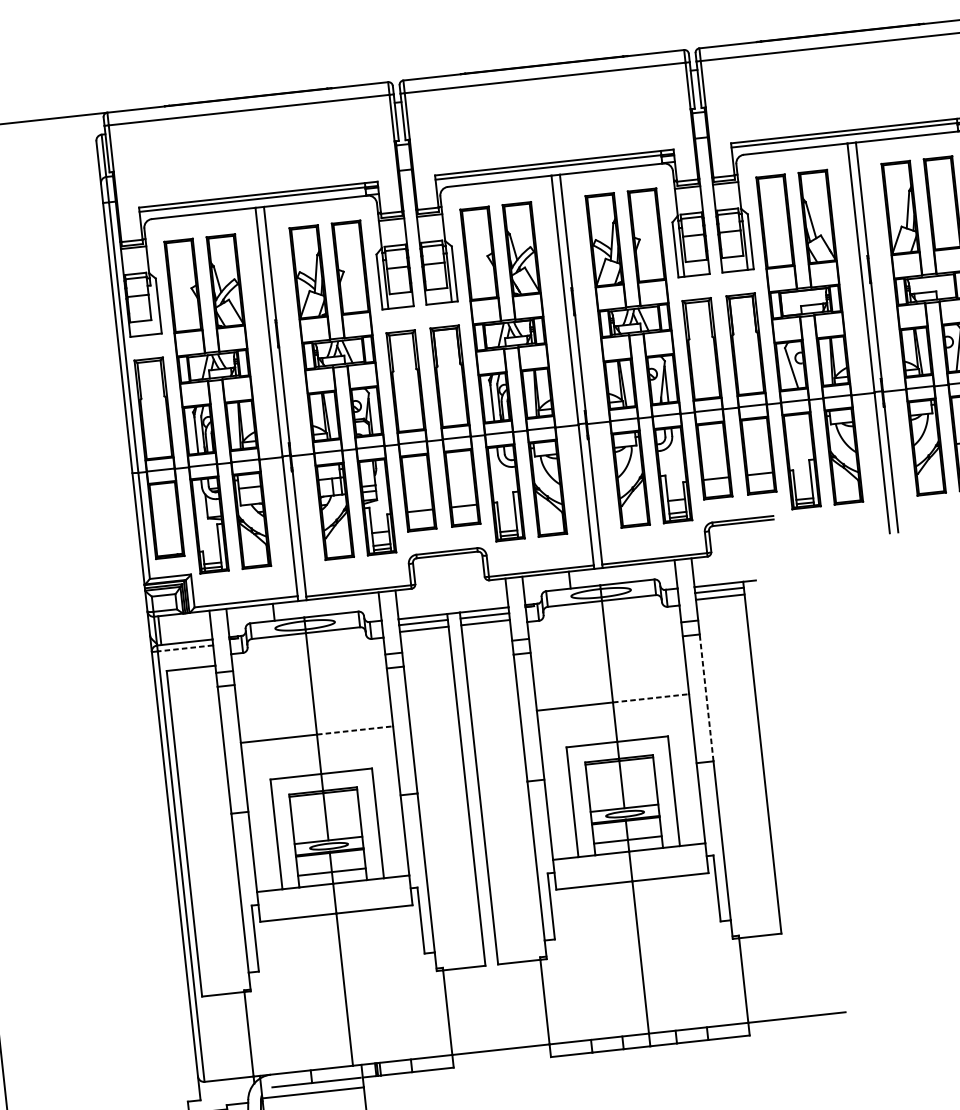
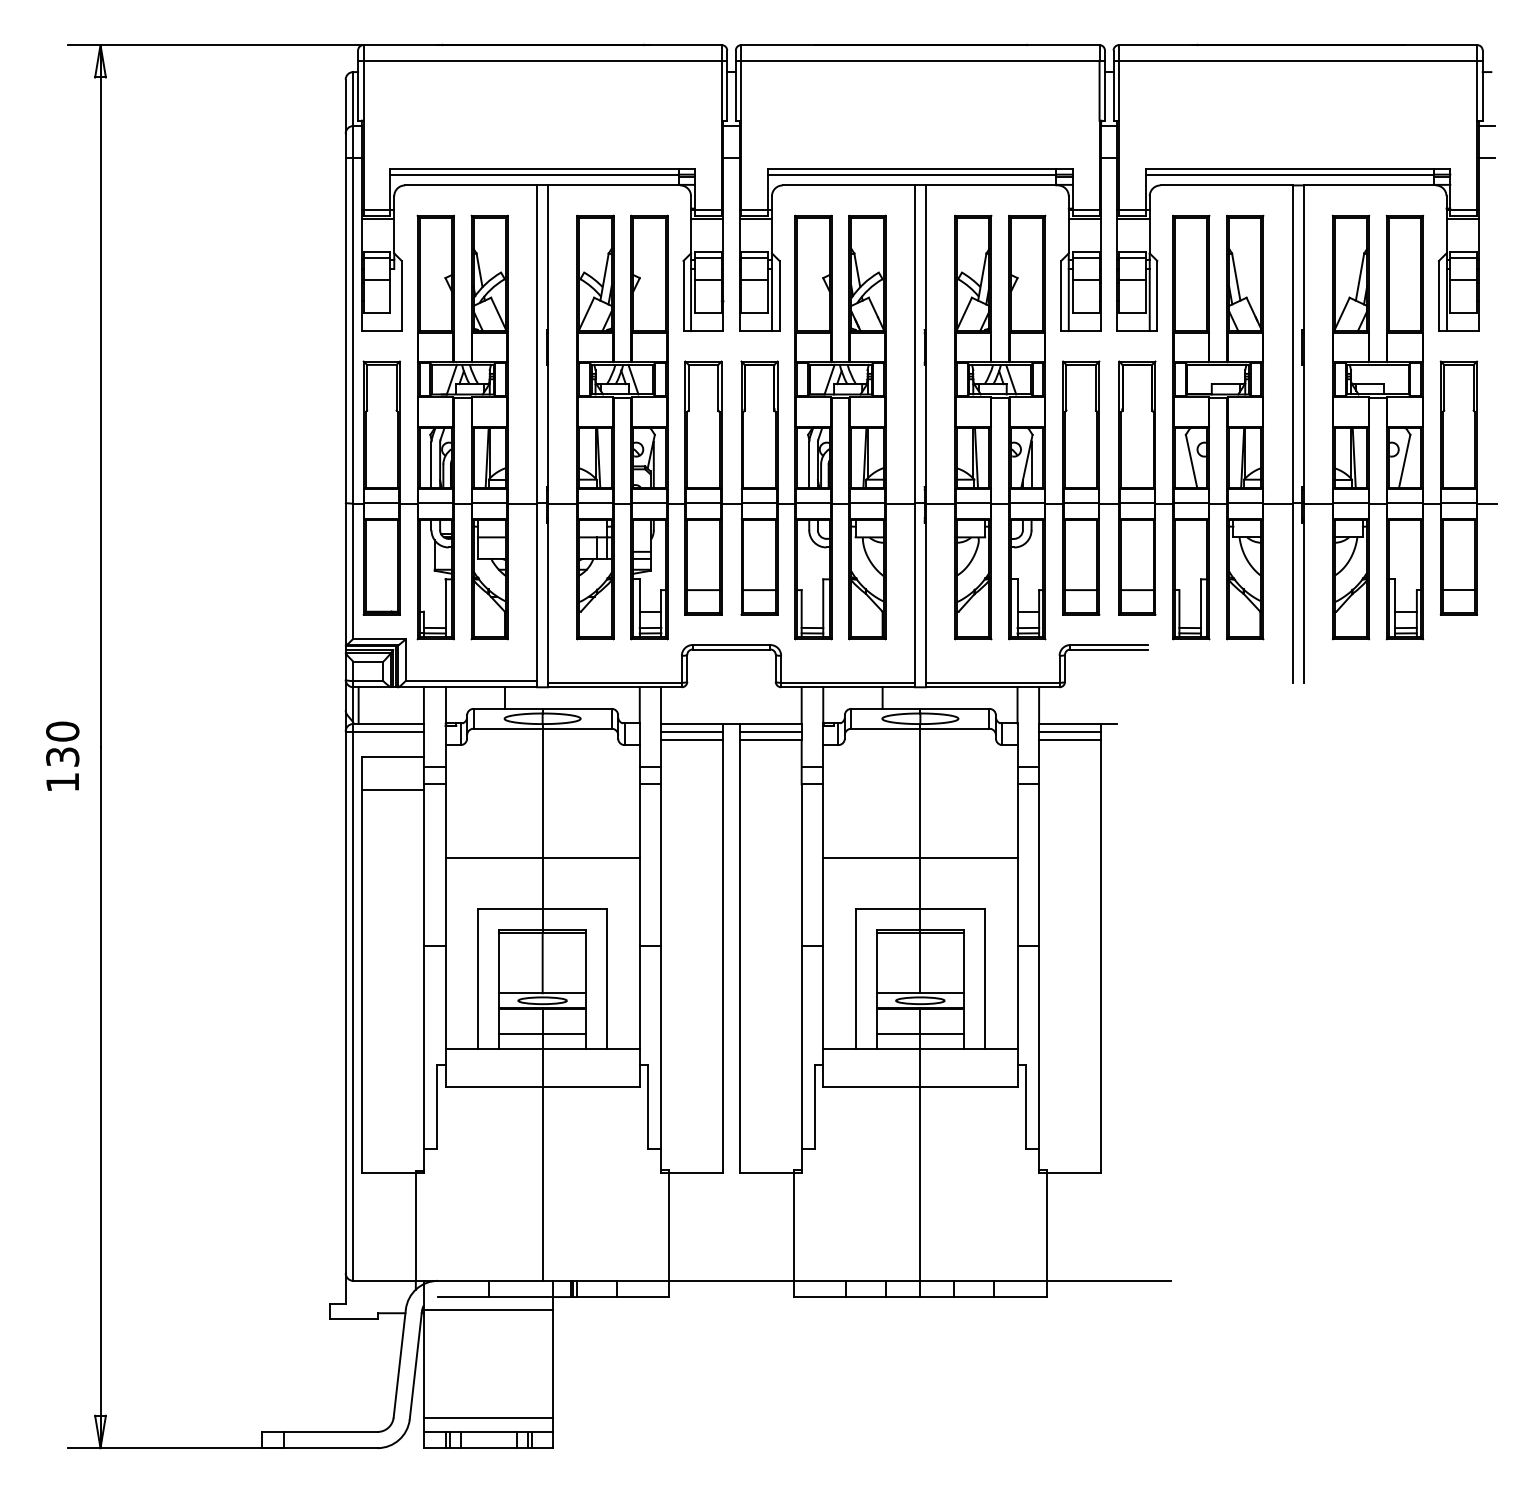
line: (185, 648) -> (388, 731), dashed -> solid
line: (193, 693) -> (392, 789), added
line: (706, 697) -> (1039, 865), dashed -> solid
line: (650, 698) -> (968, 858), dashed -> solid
line: (355, 730) -> (591, 858), dashed -> solid

